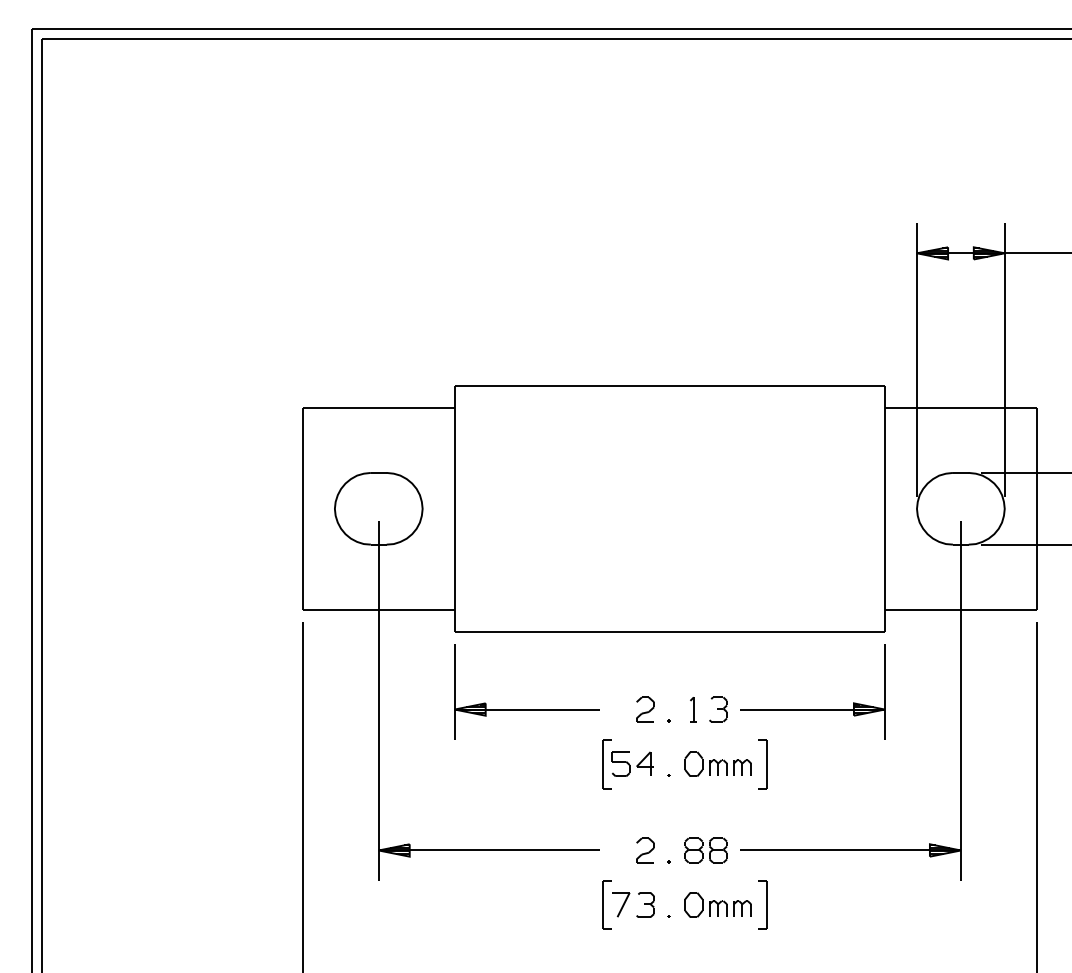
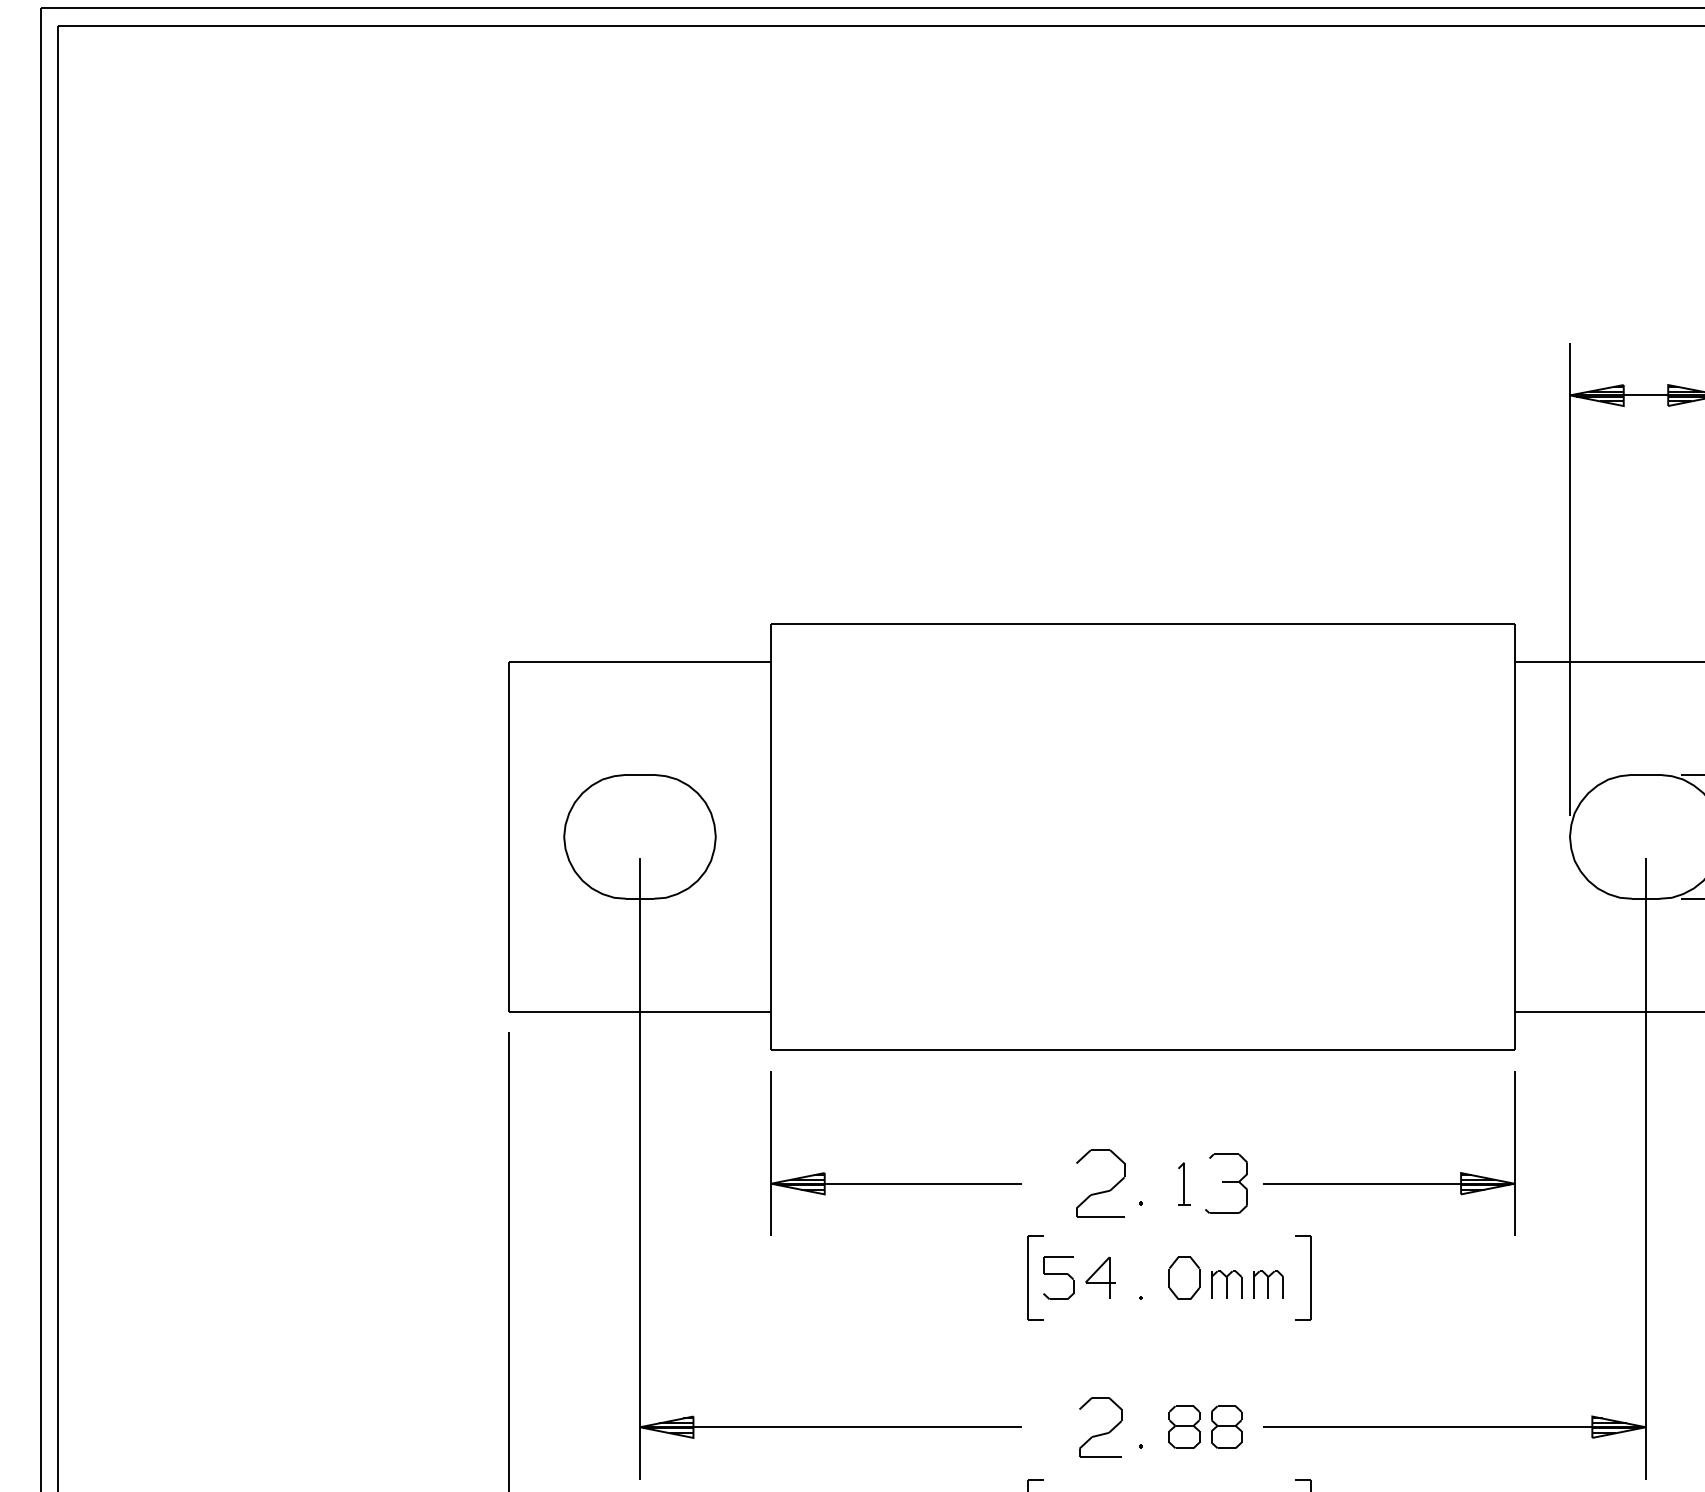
part: (645, 709) -> (1100, 1183), size x1.6
part: (718, 709) -> (1227, 1183), size x1.4
part: (645, 850) -> (1100, 1427), size x1.4

